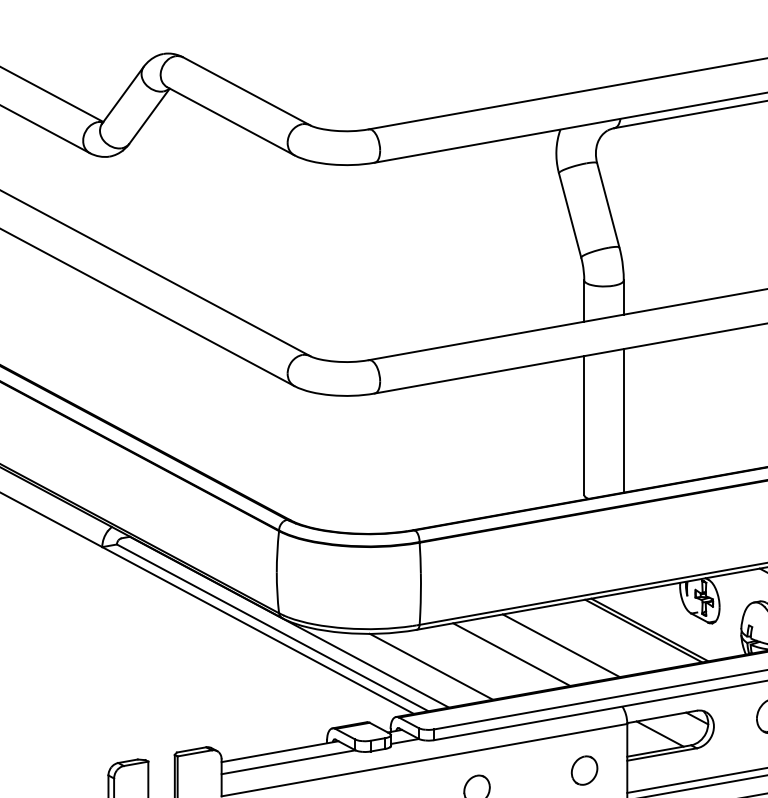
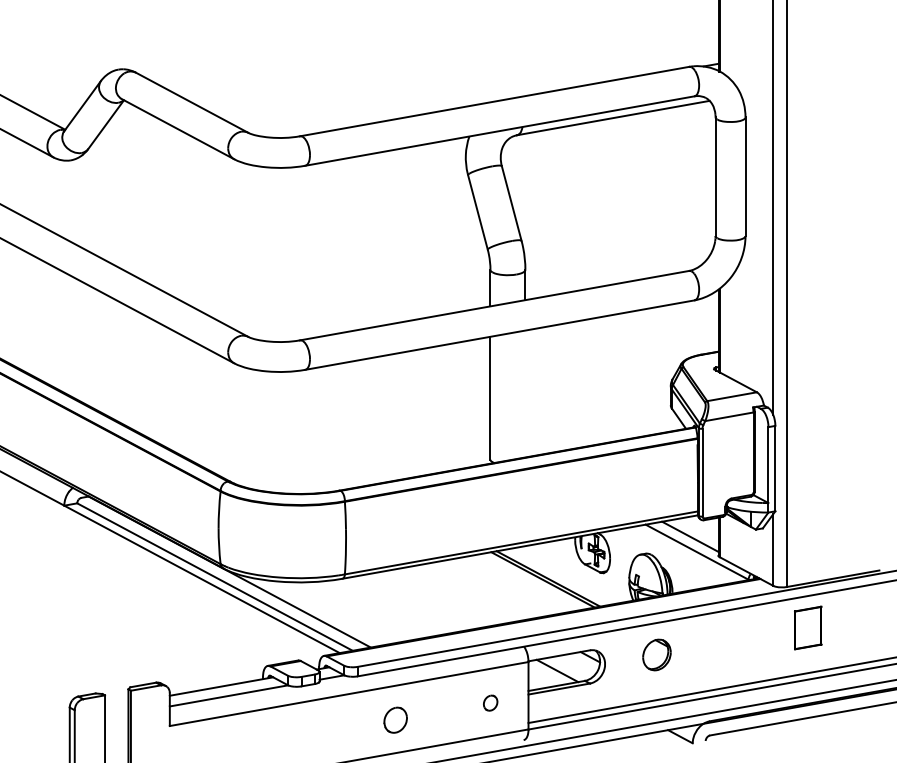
line: (623, 420) -> (525, 393), removed
line: (560, 645) -> (469, 592), removed
line: (511, 654) -> (426, 600), removed
line: (430, 666) -> (354, 611), removed
part: (584, 769) -> (490, 702), size x0.6

